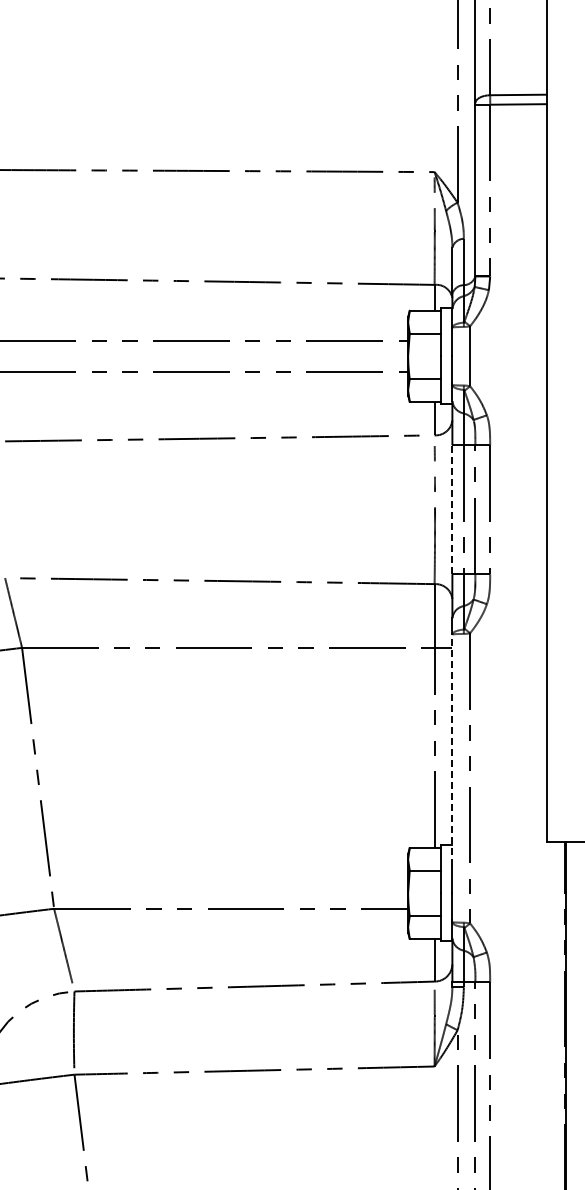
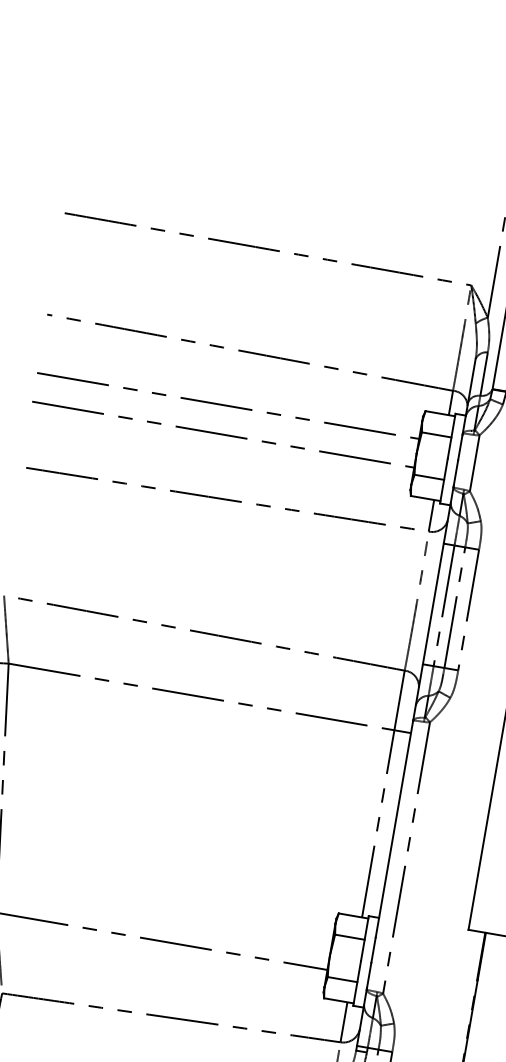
line: (452, 509) -> (433, 603), dashed -> solid
line: (452, 749) -> (394, 828), dashed -> solid

